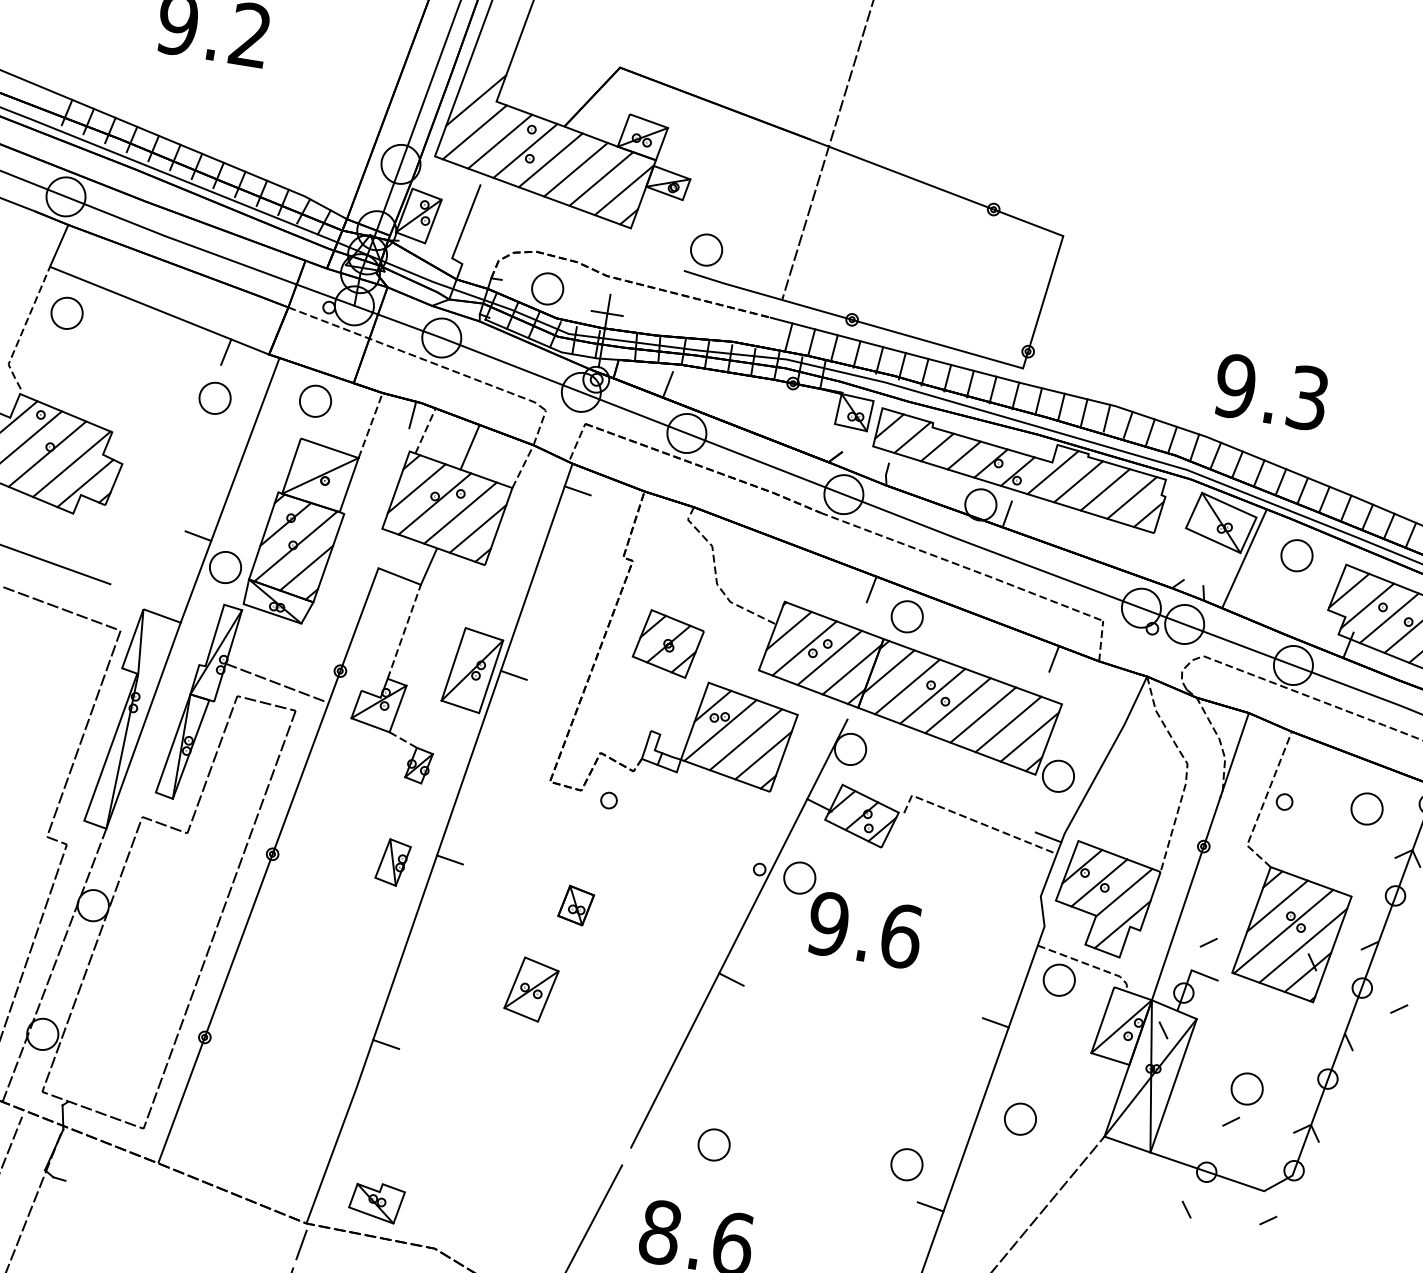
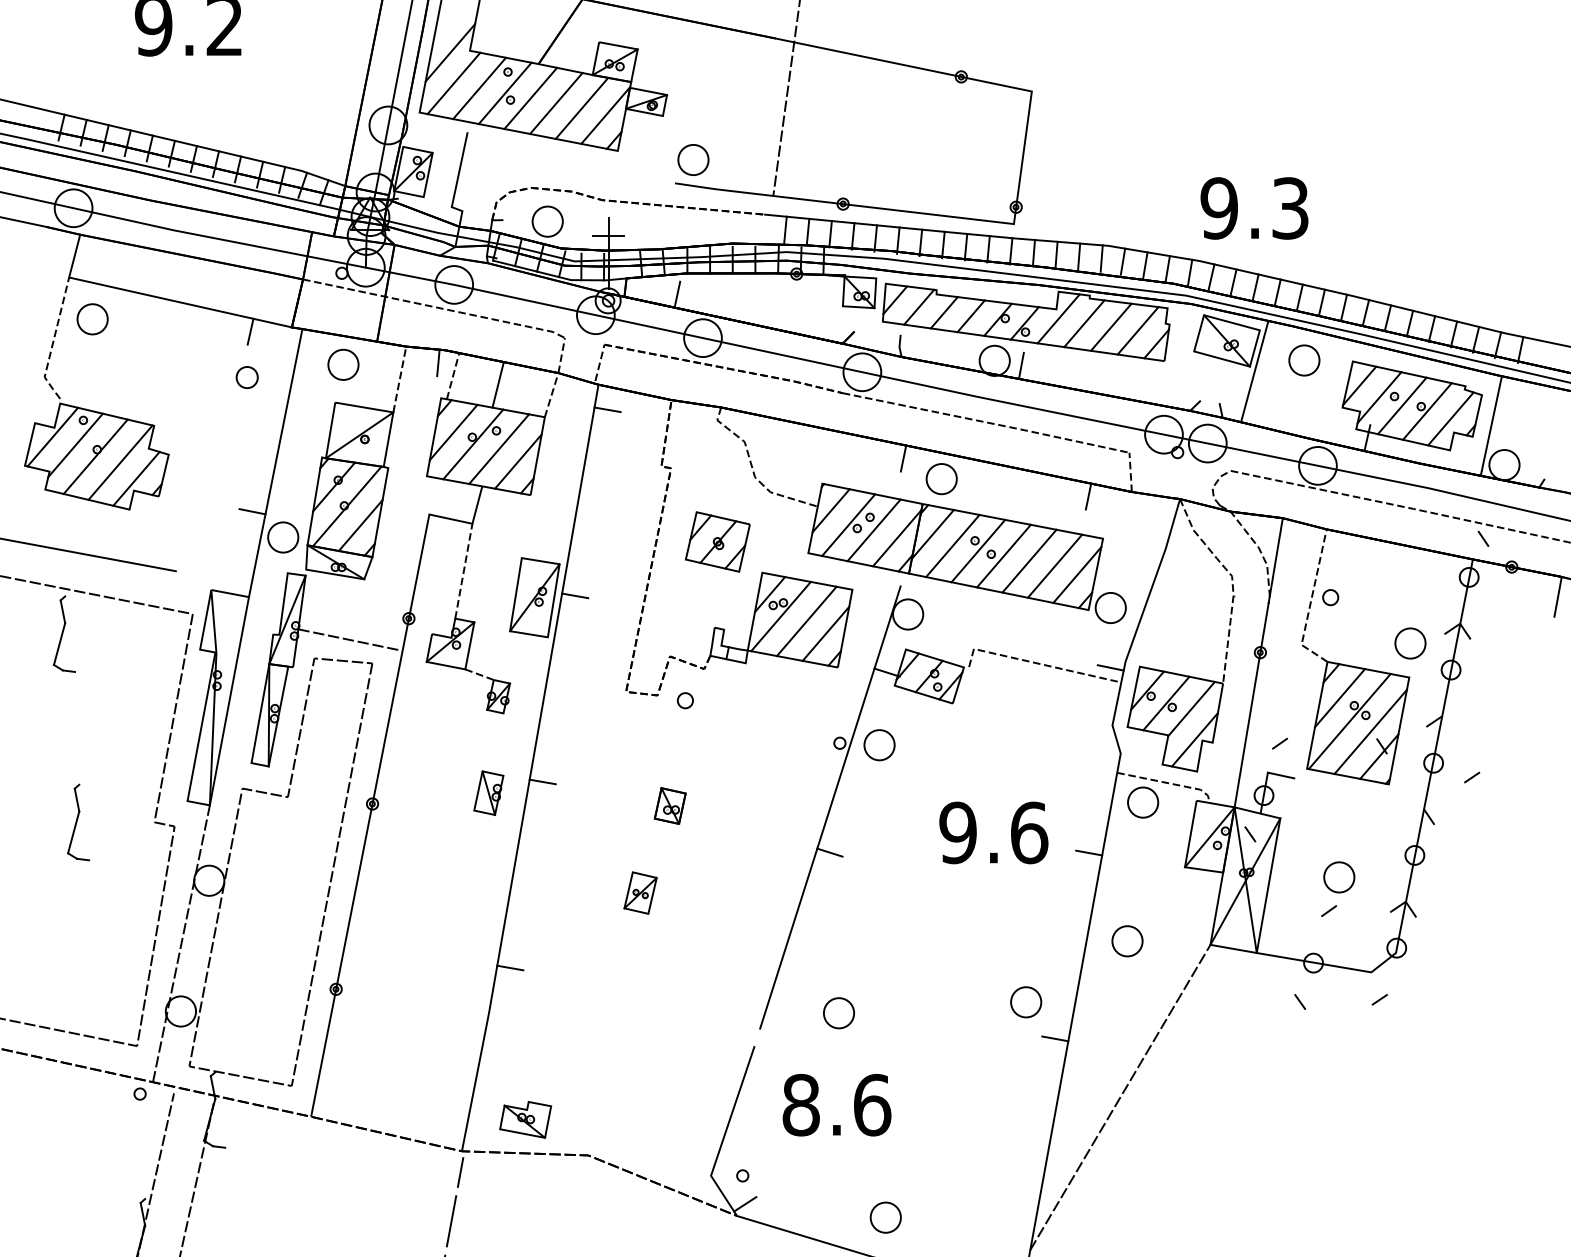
part: (215, 398) -> (247, 377), size x0.7
part: (1367, 808) -> (1410, 643), moved
text: (864, 929) -> (993, 832), moved
part: (531, 988) -> (640, 892), size x0.7

